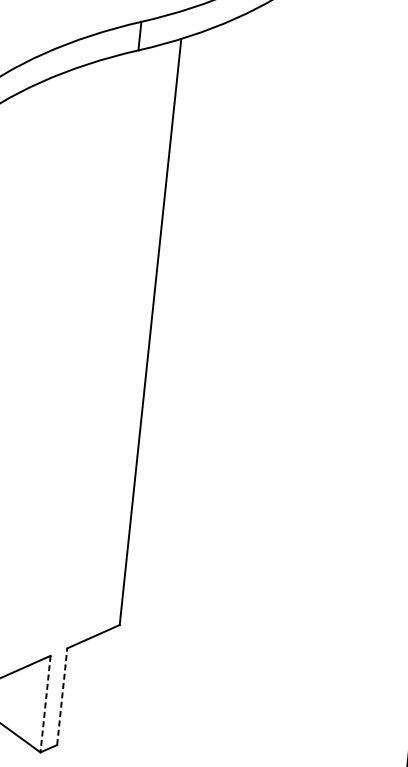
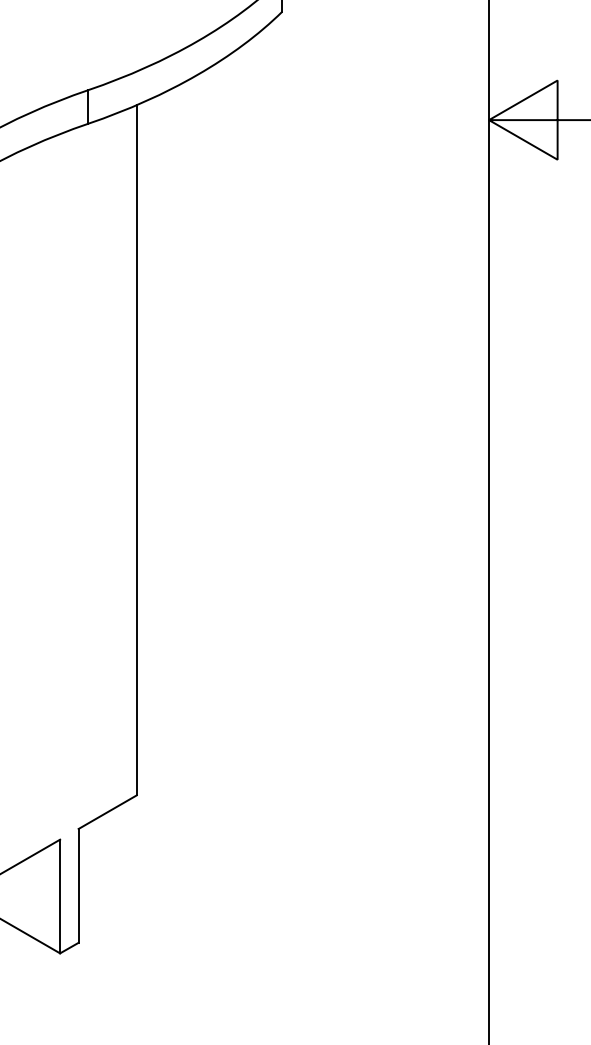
line: (62, 696) -> (78, 885), dashed -> solid
line: (45, 704) -> (60, 896), dashed -> solid

